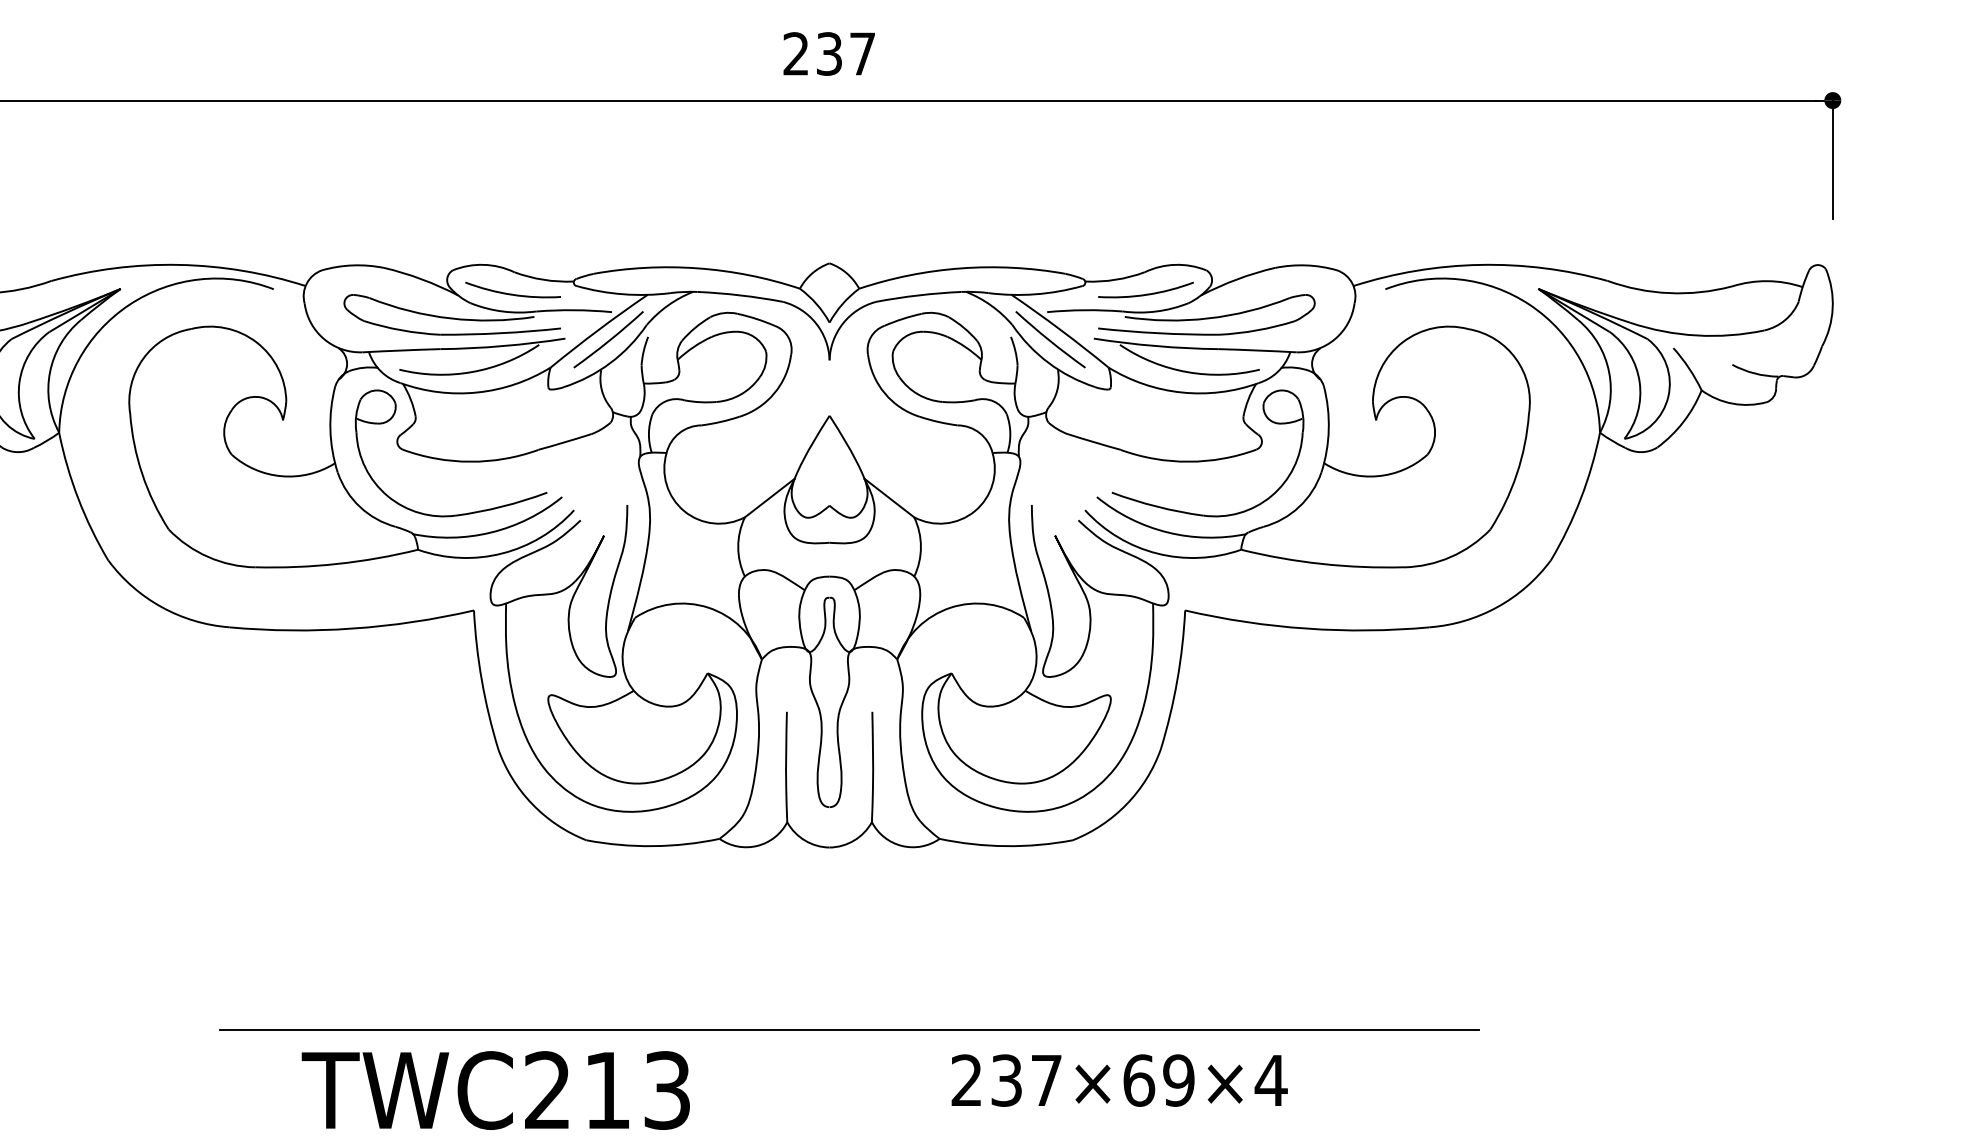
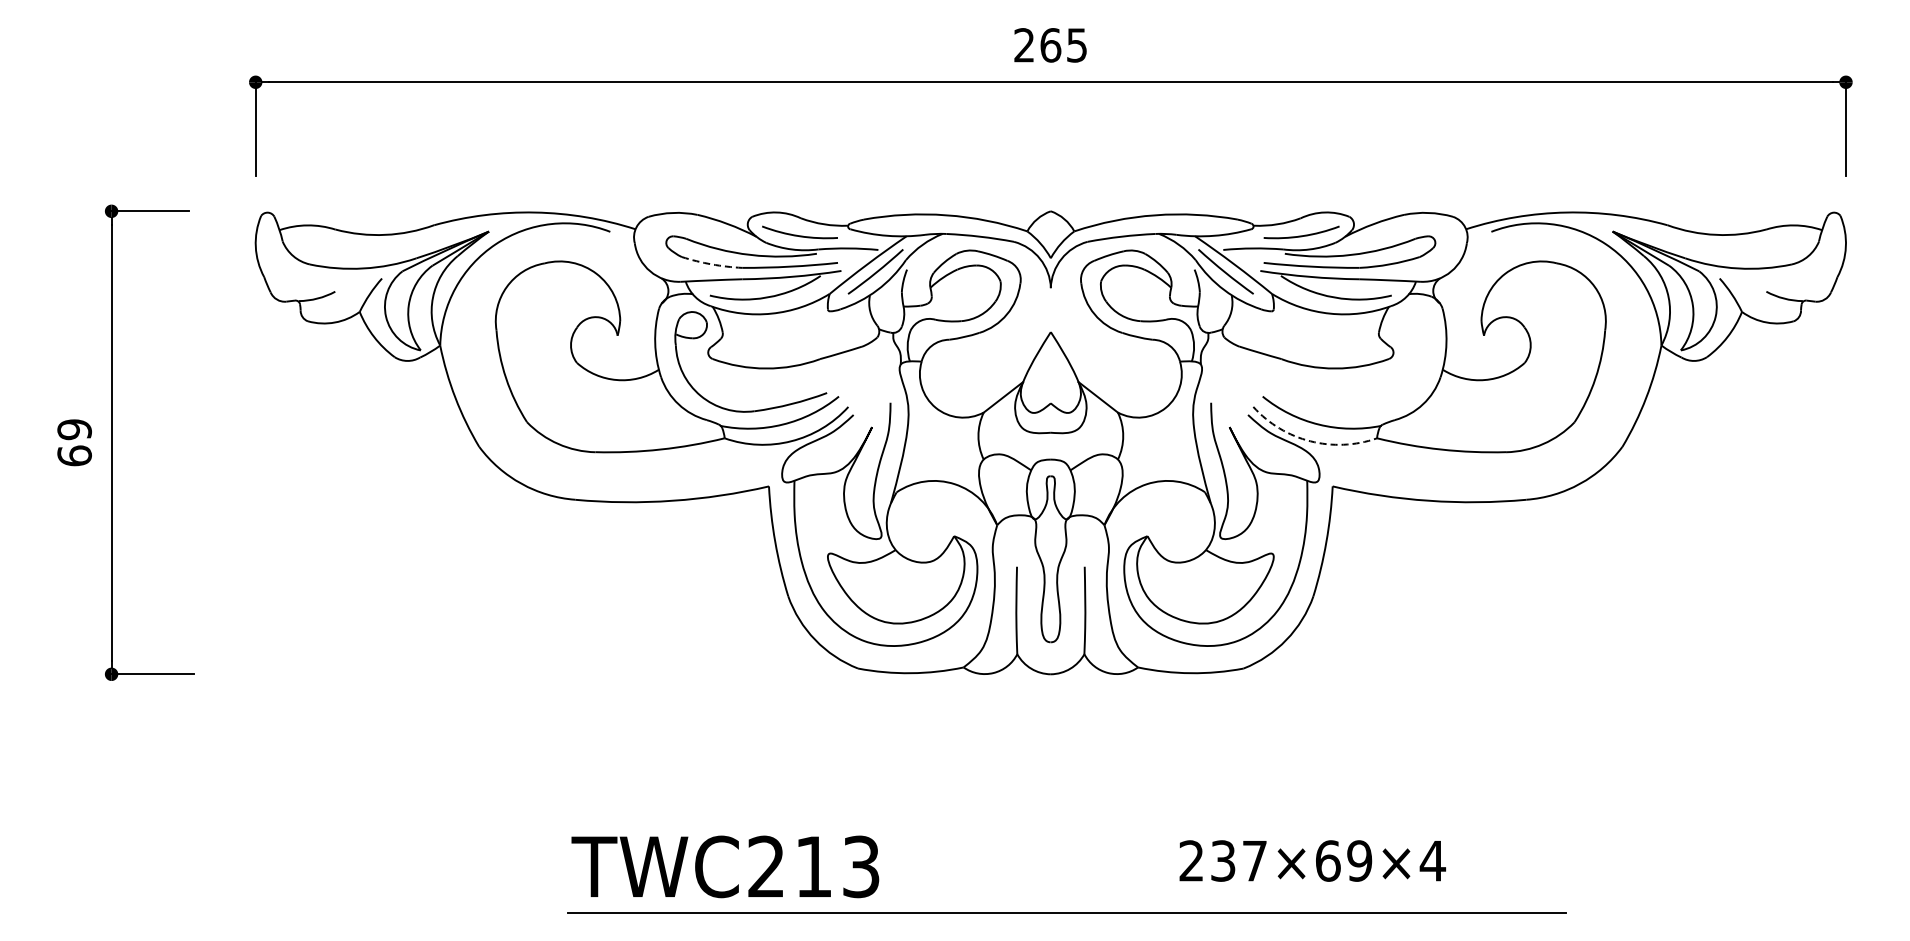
text: (845, 54) -> (1063, 45), 237 -> 265
arc: (401, 330) -> (711, 264), solid -> dashed
part: (1198, 513) -> (1343, 409), removed
arc: (1157, 553) -> (1310, 441), solid -> dashed
line: (849, 1030) -> (1066, 819), removed
text: (1119, 1079) -> (1312, 860), moved
text: (496, 1090) -> (725, 866), moved

